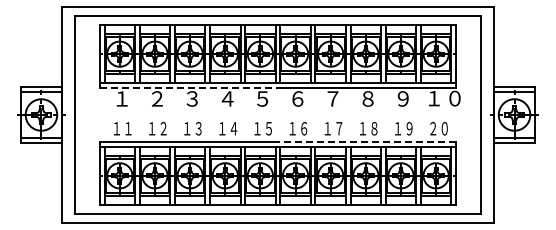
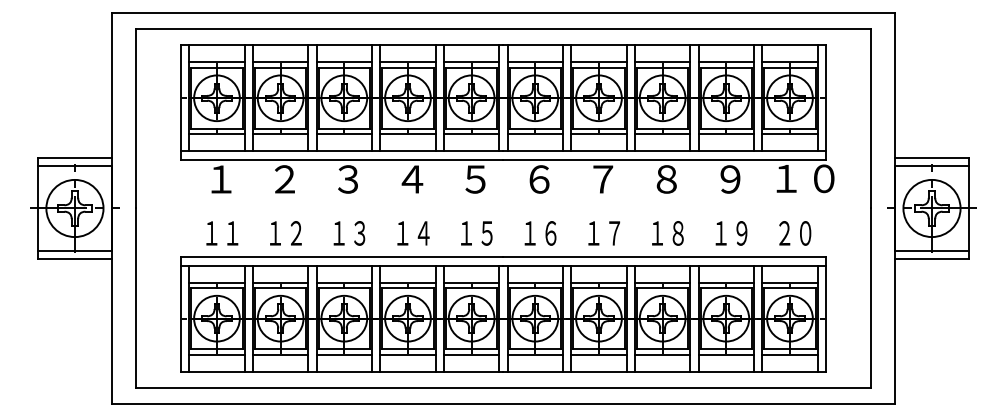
line: (189, 87) -> (343, 158), dashed -> solid
line: (366, 142) -> (663, 258), dashed -> solid

